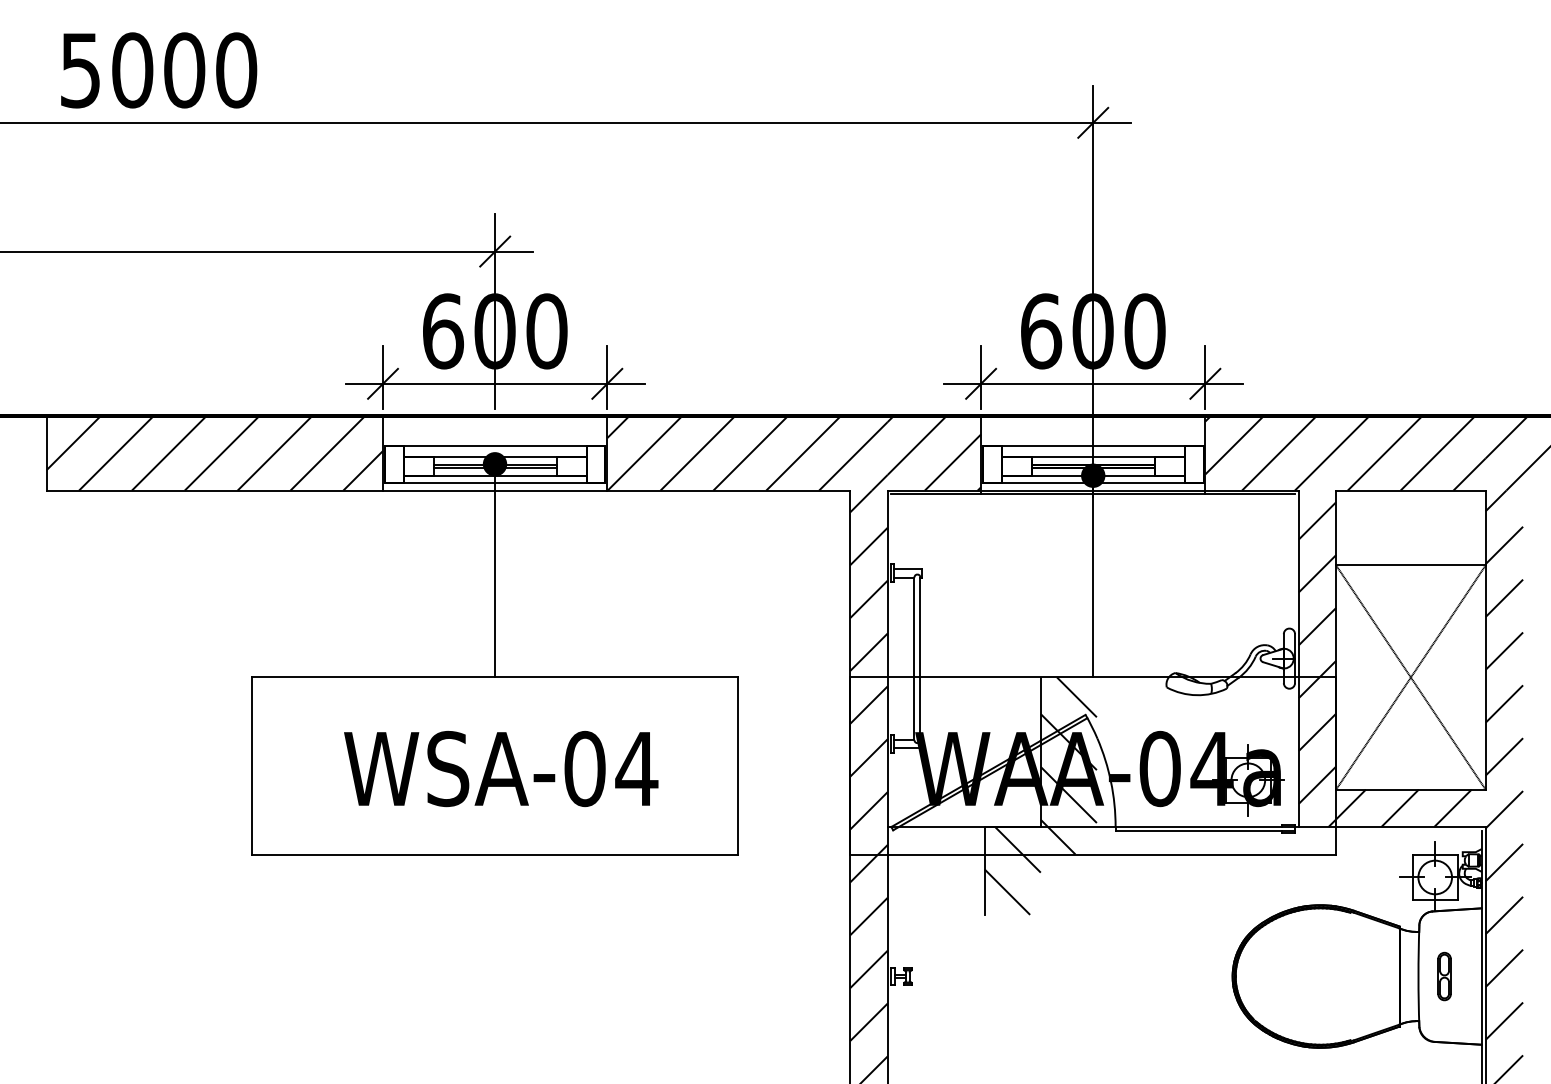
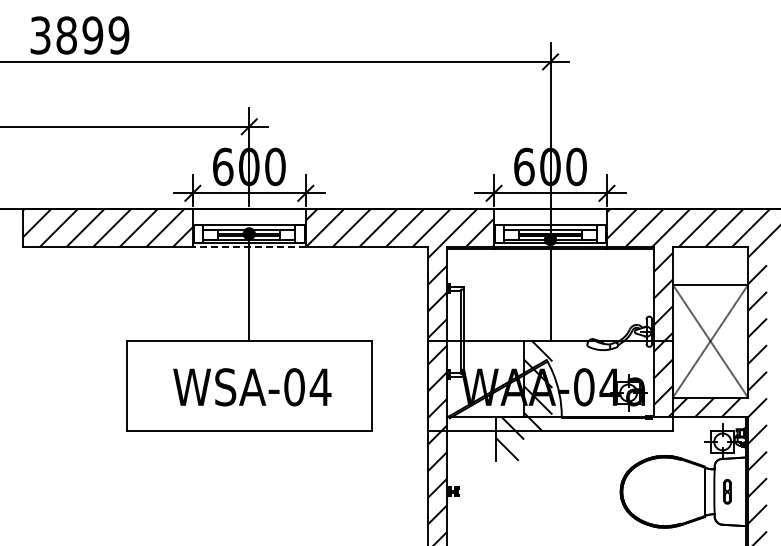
text: (159, 70) -> (80, 35), 5000 -> 3899
line: (493, 491) -> (248, 247), solid -> dashed

